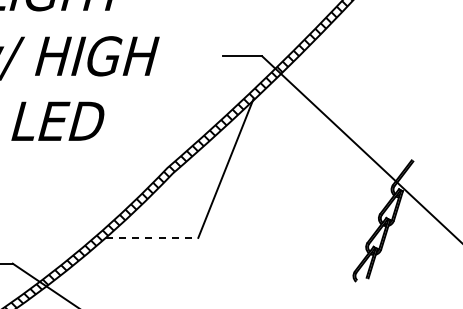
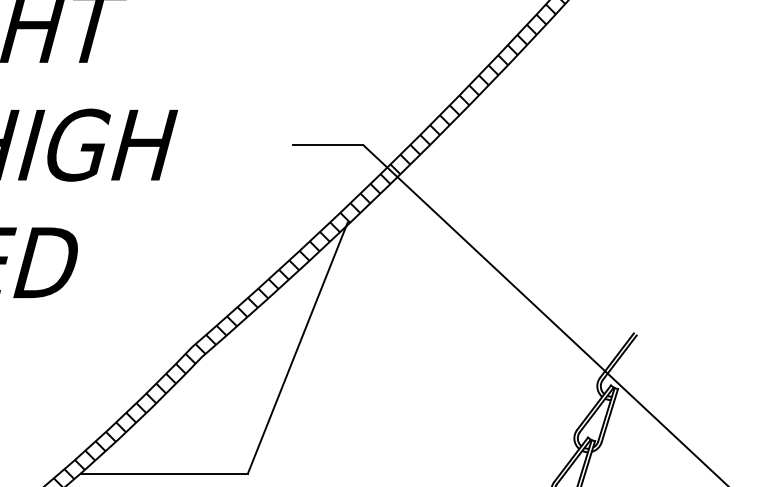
line: (152, 237) -> (165, 472), dashed -> solid

